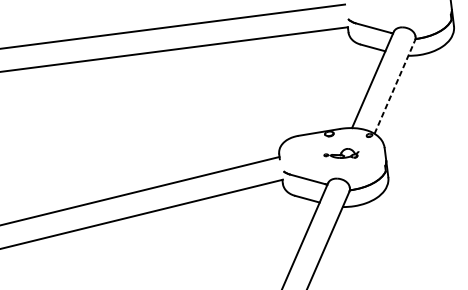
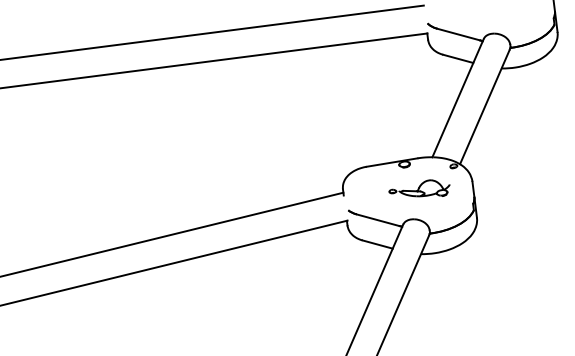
line: (394, 86) -> (484, 106), dashed -> solid
part: (341, 153) -> (419, 188), size x1.43

